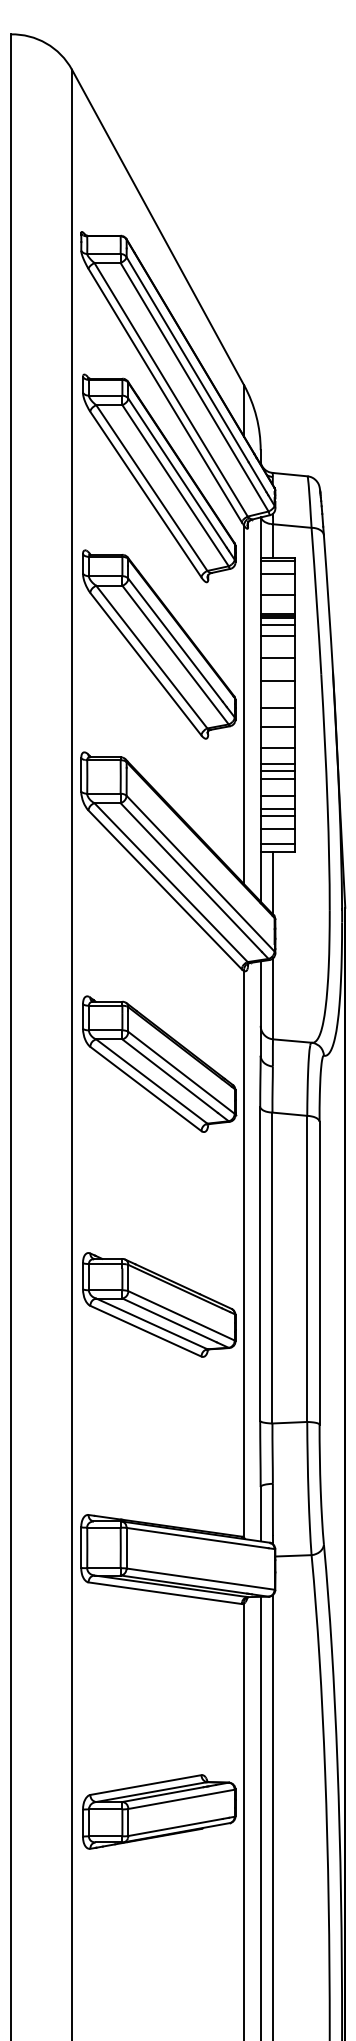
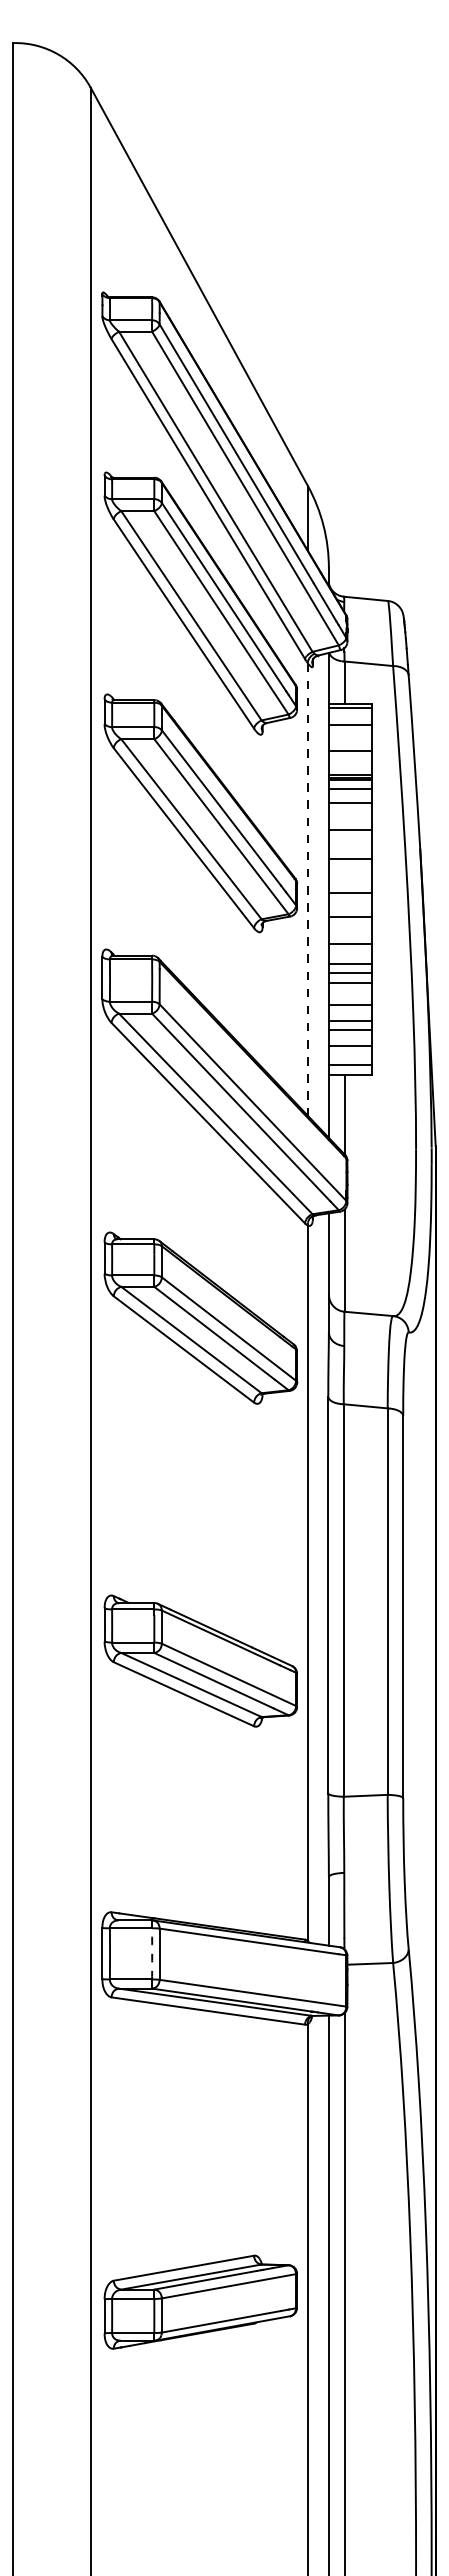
line: (244, 705) -> (308, 890), solid -> dashed
part: (158, 1063) -> (200, 1317), moved
part: (158, 1304) -> (200, 1660), moved
arc: (120, 1547) -> (152, 1953), solid -> dashed
part: (158, 1811) -> (200, 2301), moved

